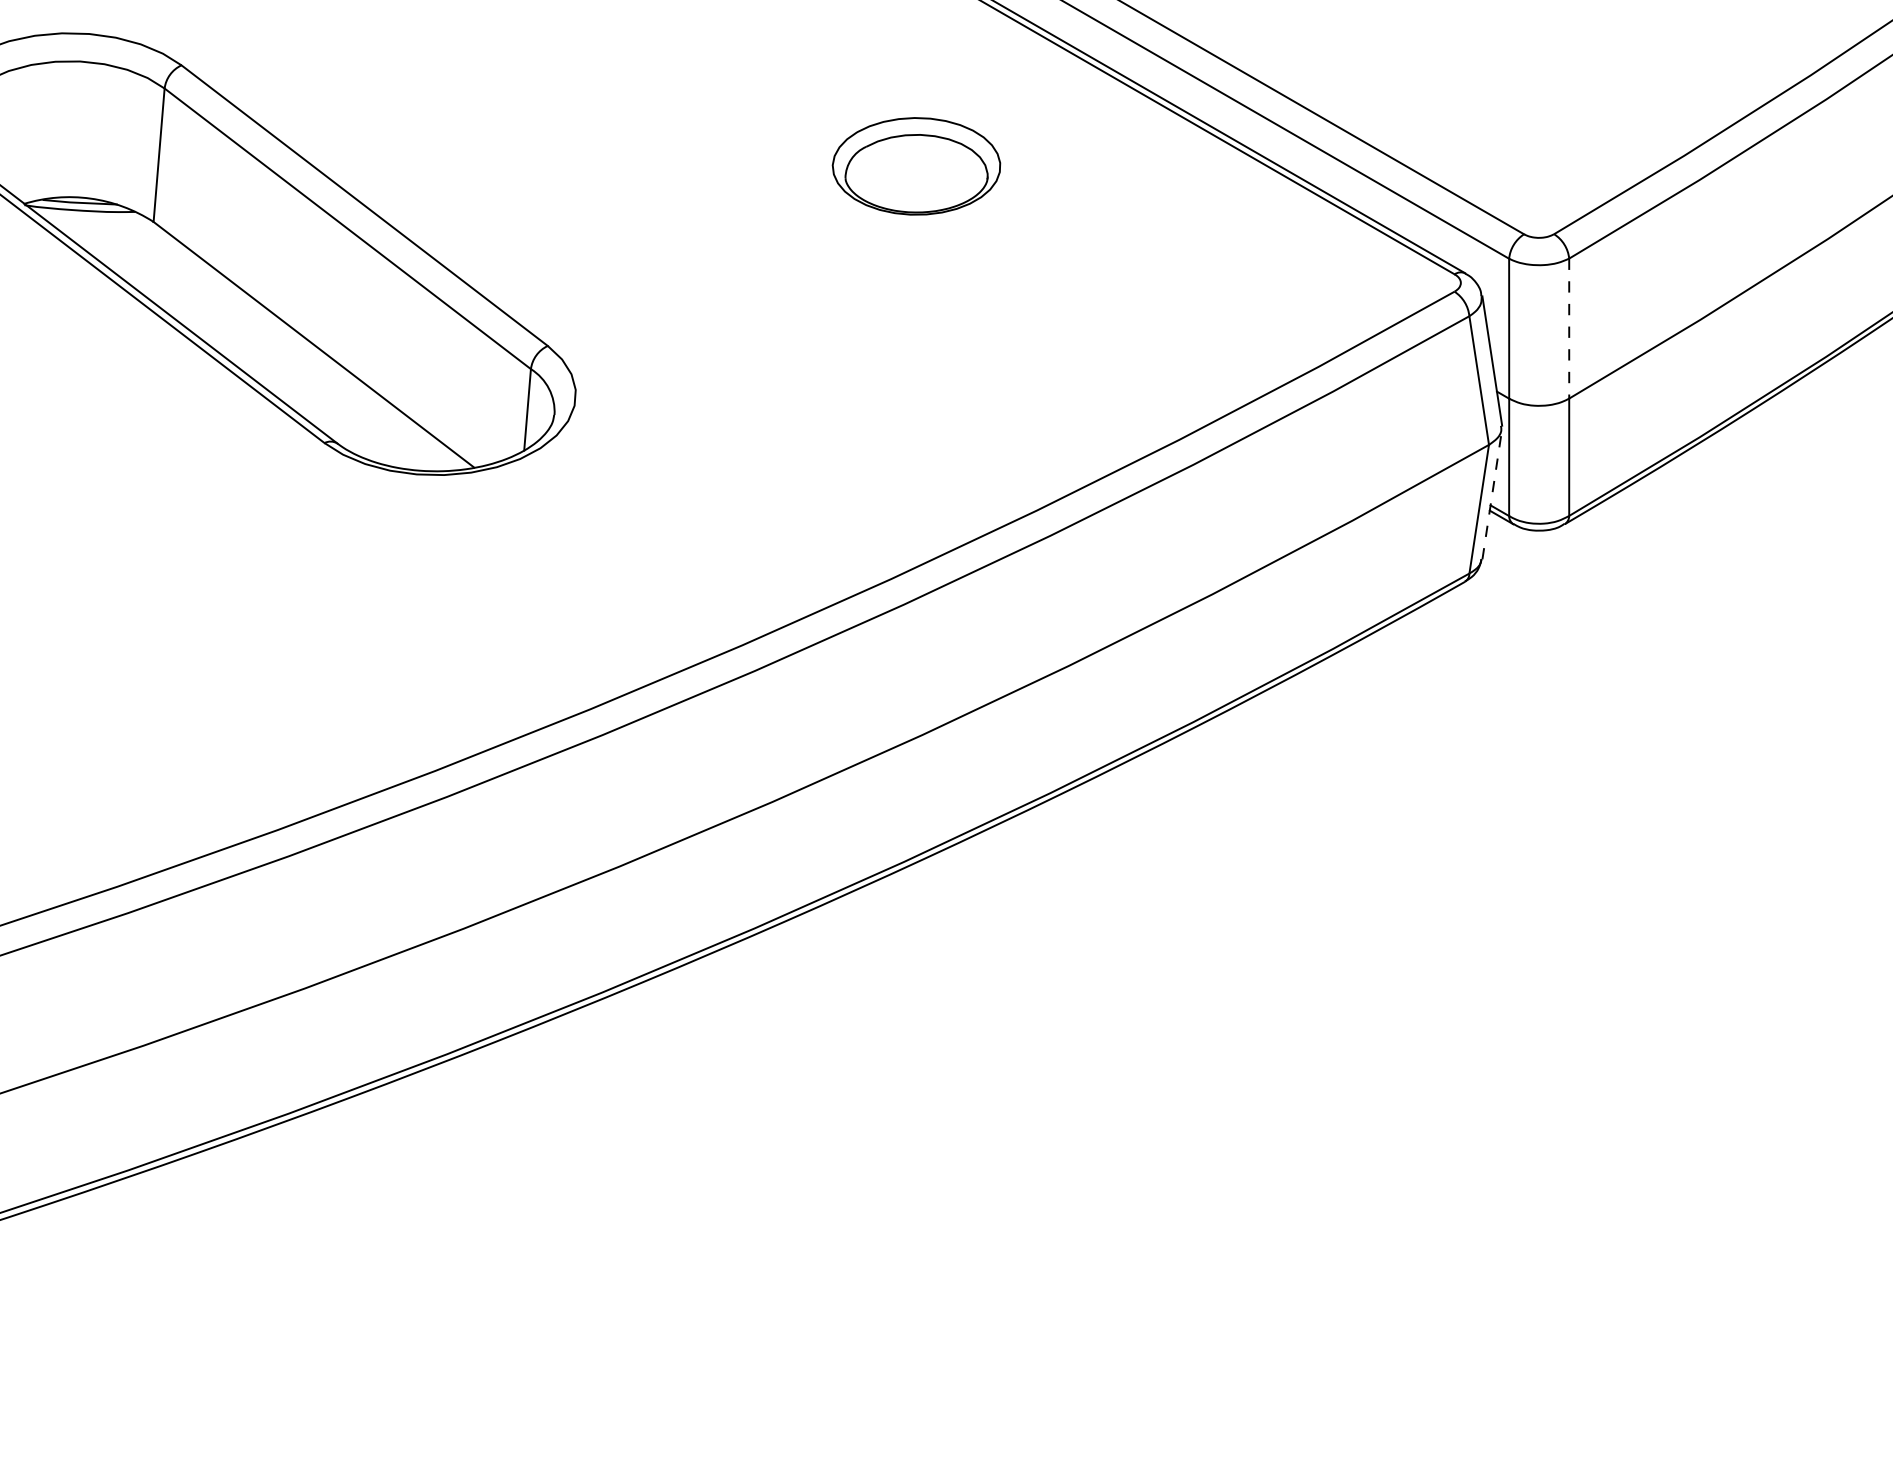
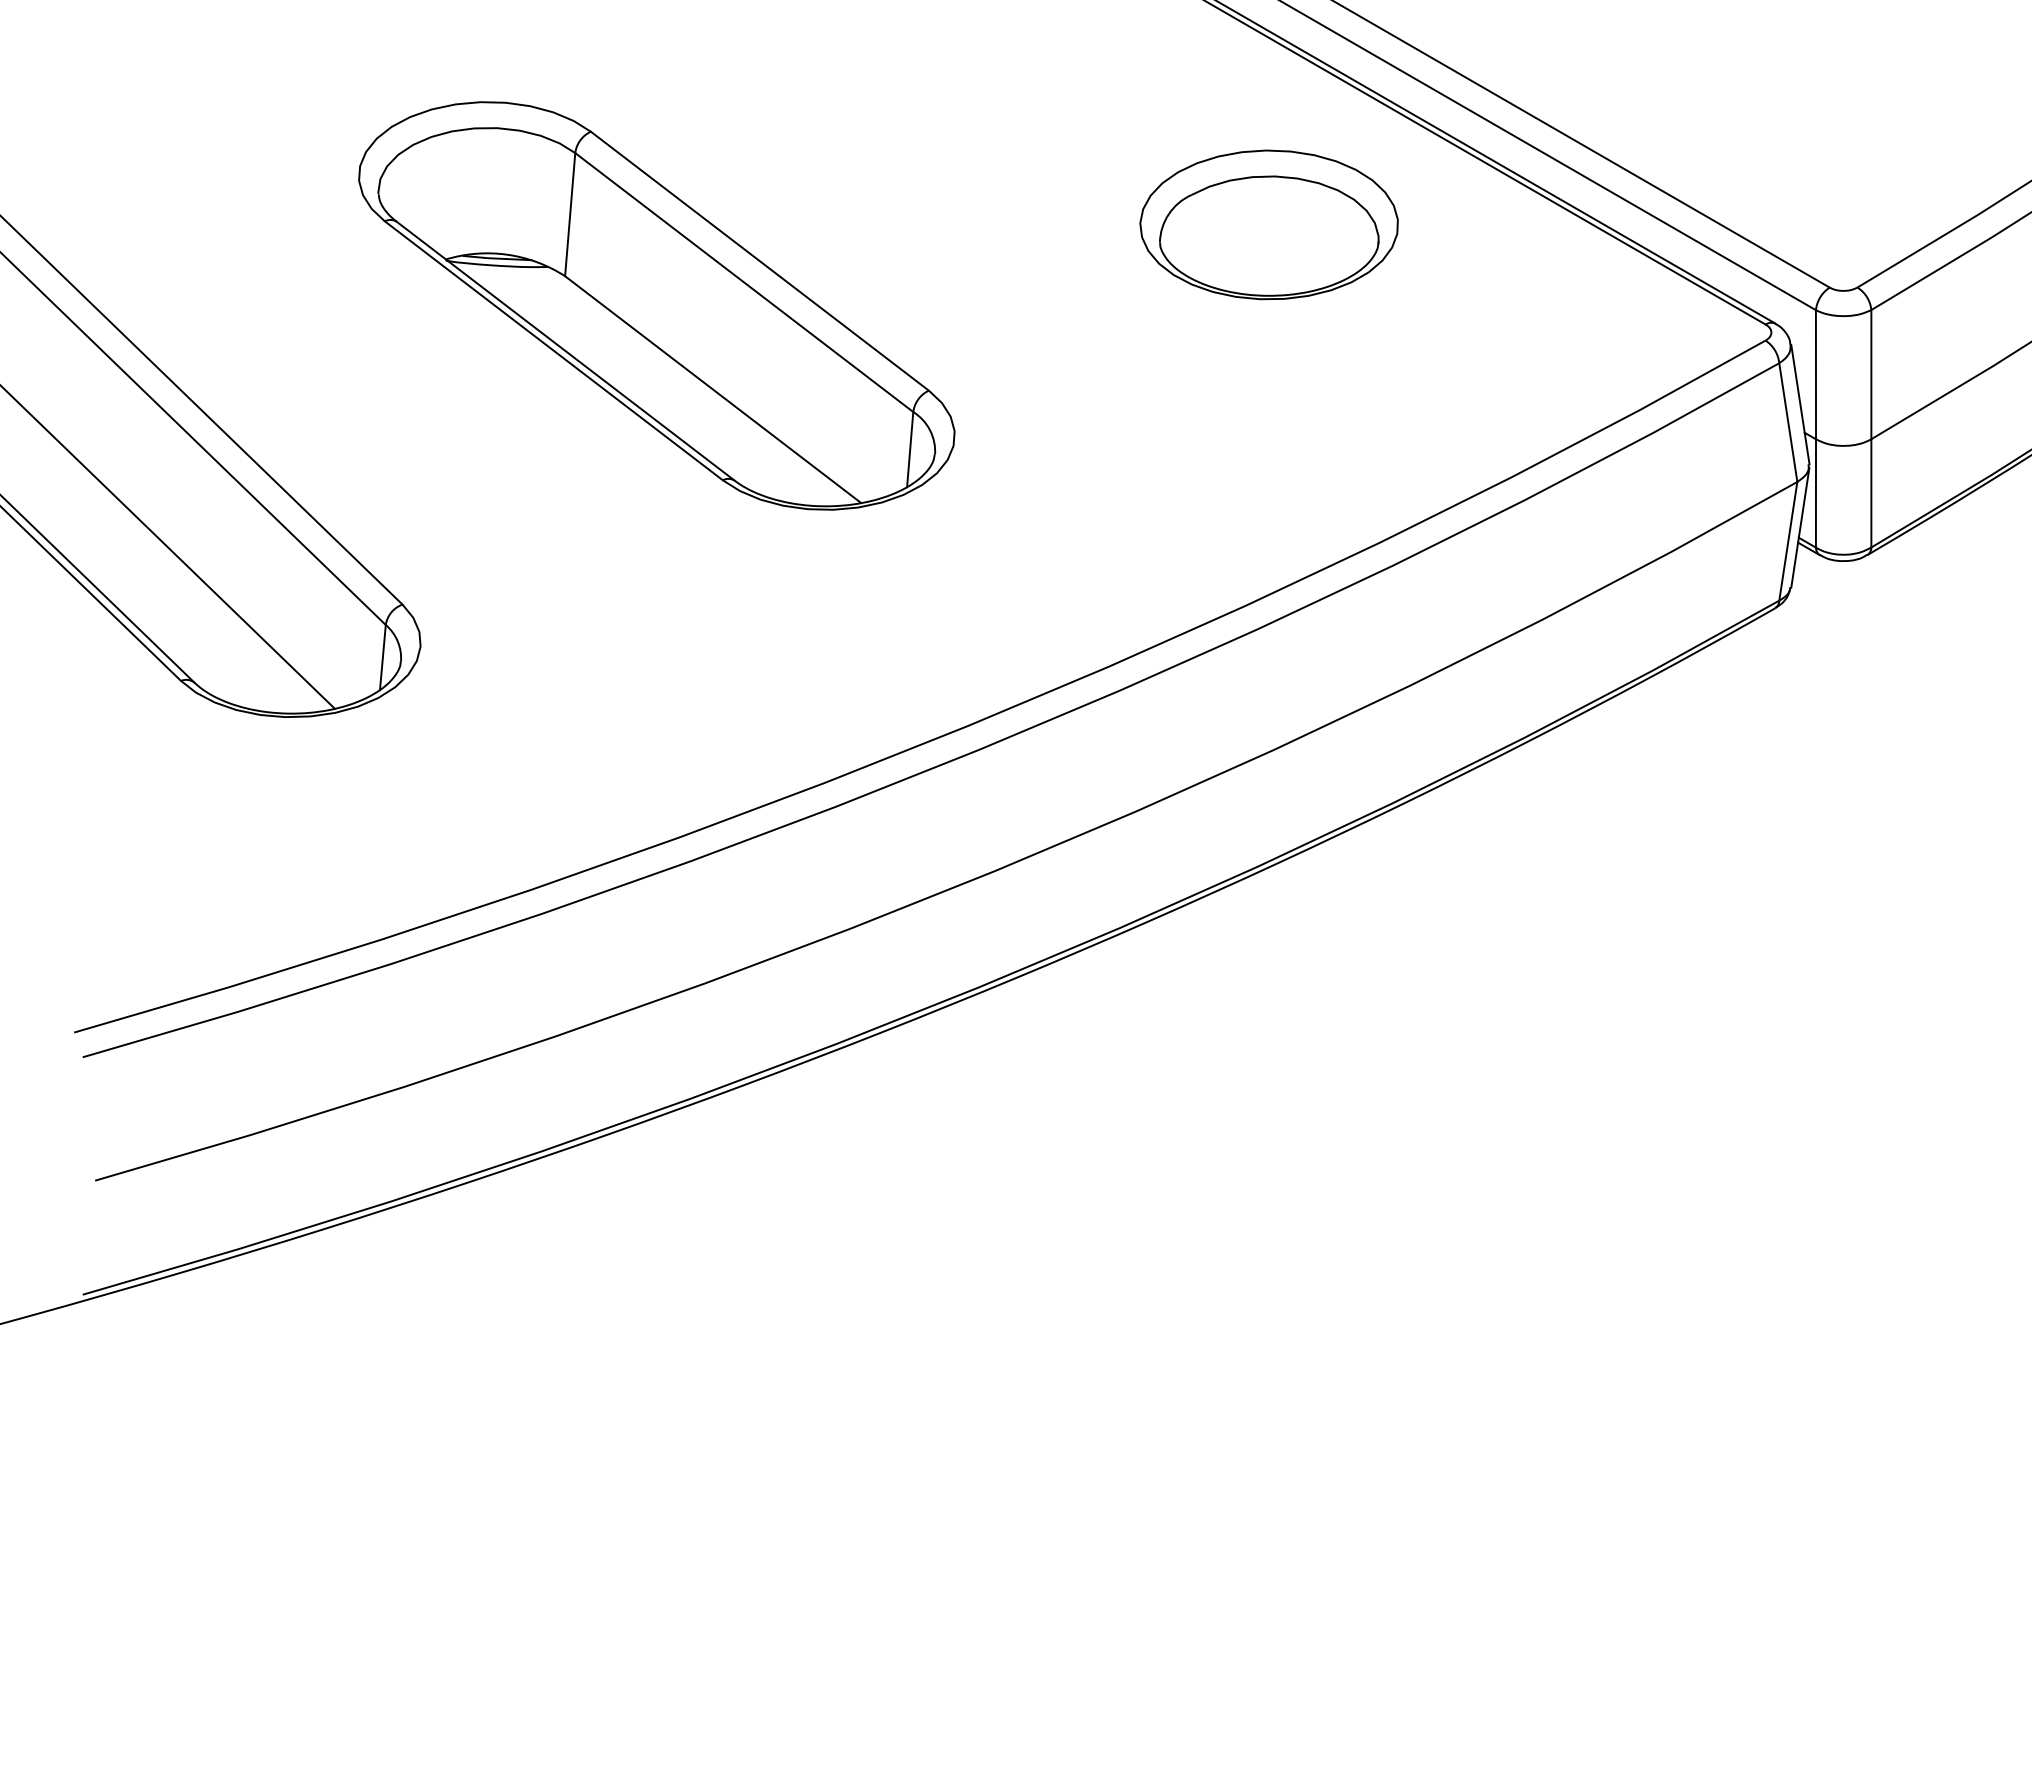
part: (915, 165) -> (1268, 224), size x1.67
line: (1569, 327) -> (1871, 373), dashed -> solid
line: (1492, 494) -> (1800, 527), dashed -> solid

